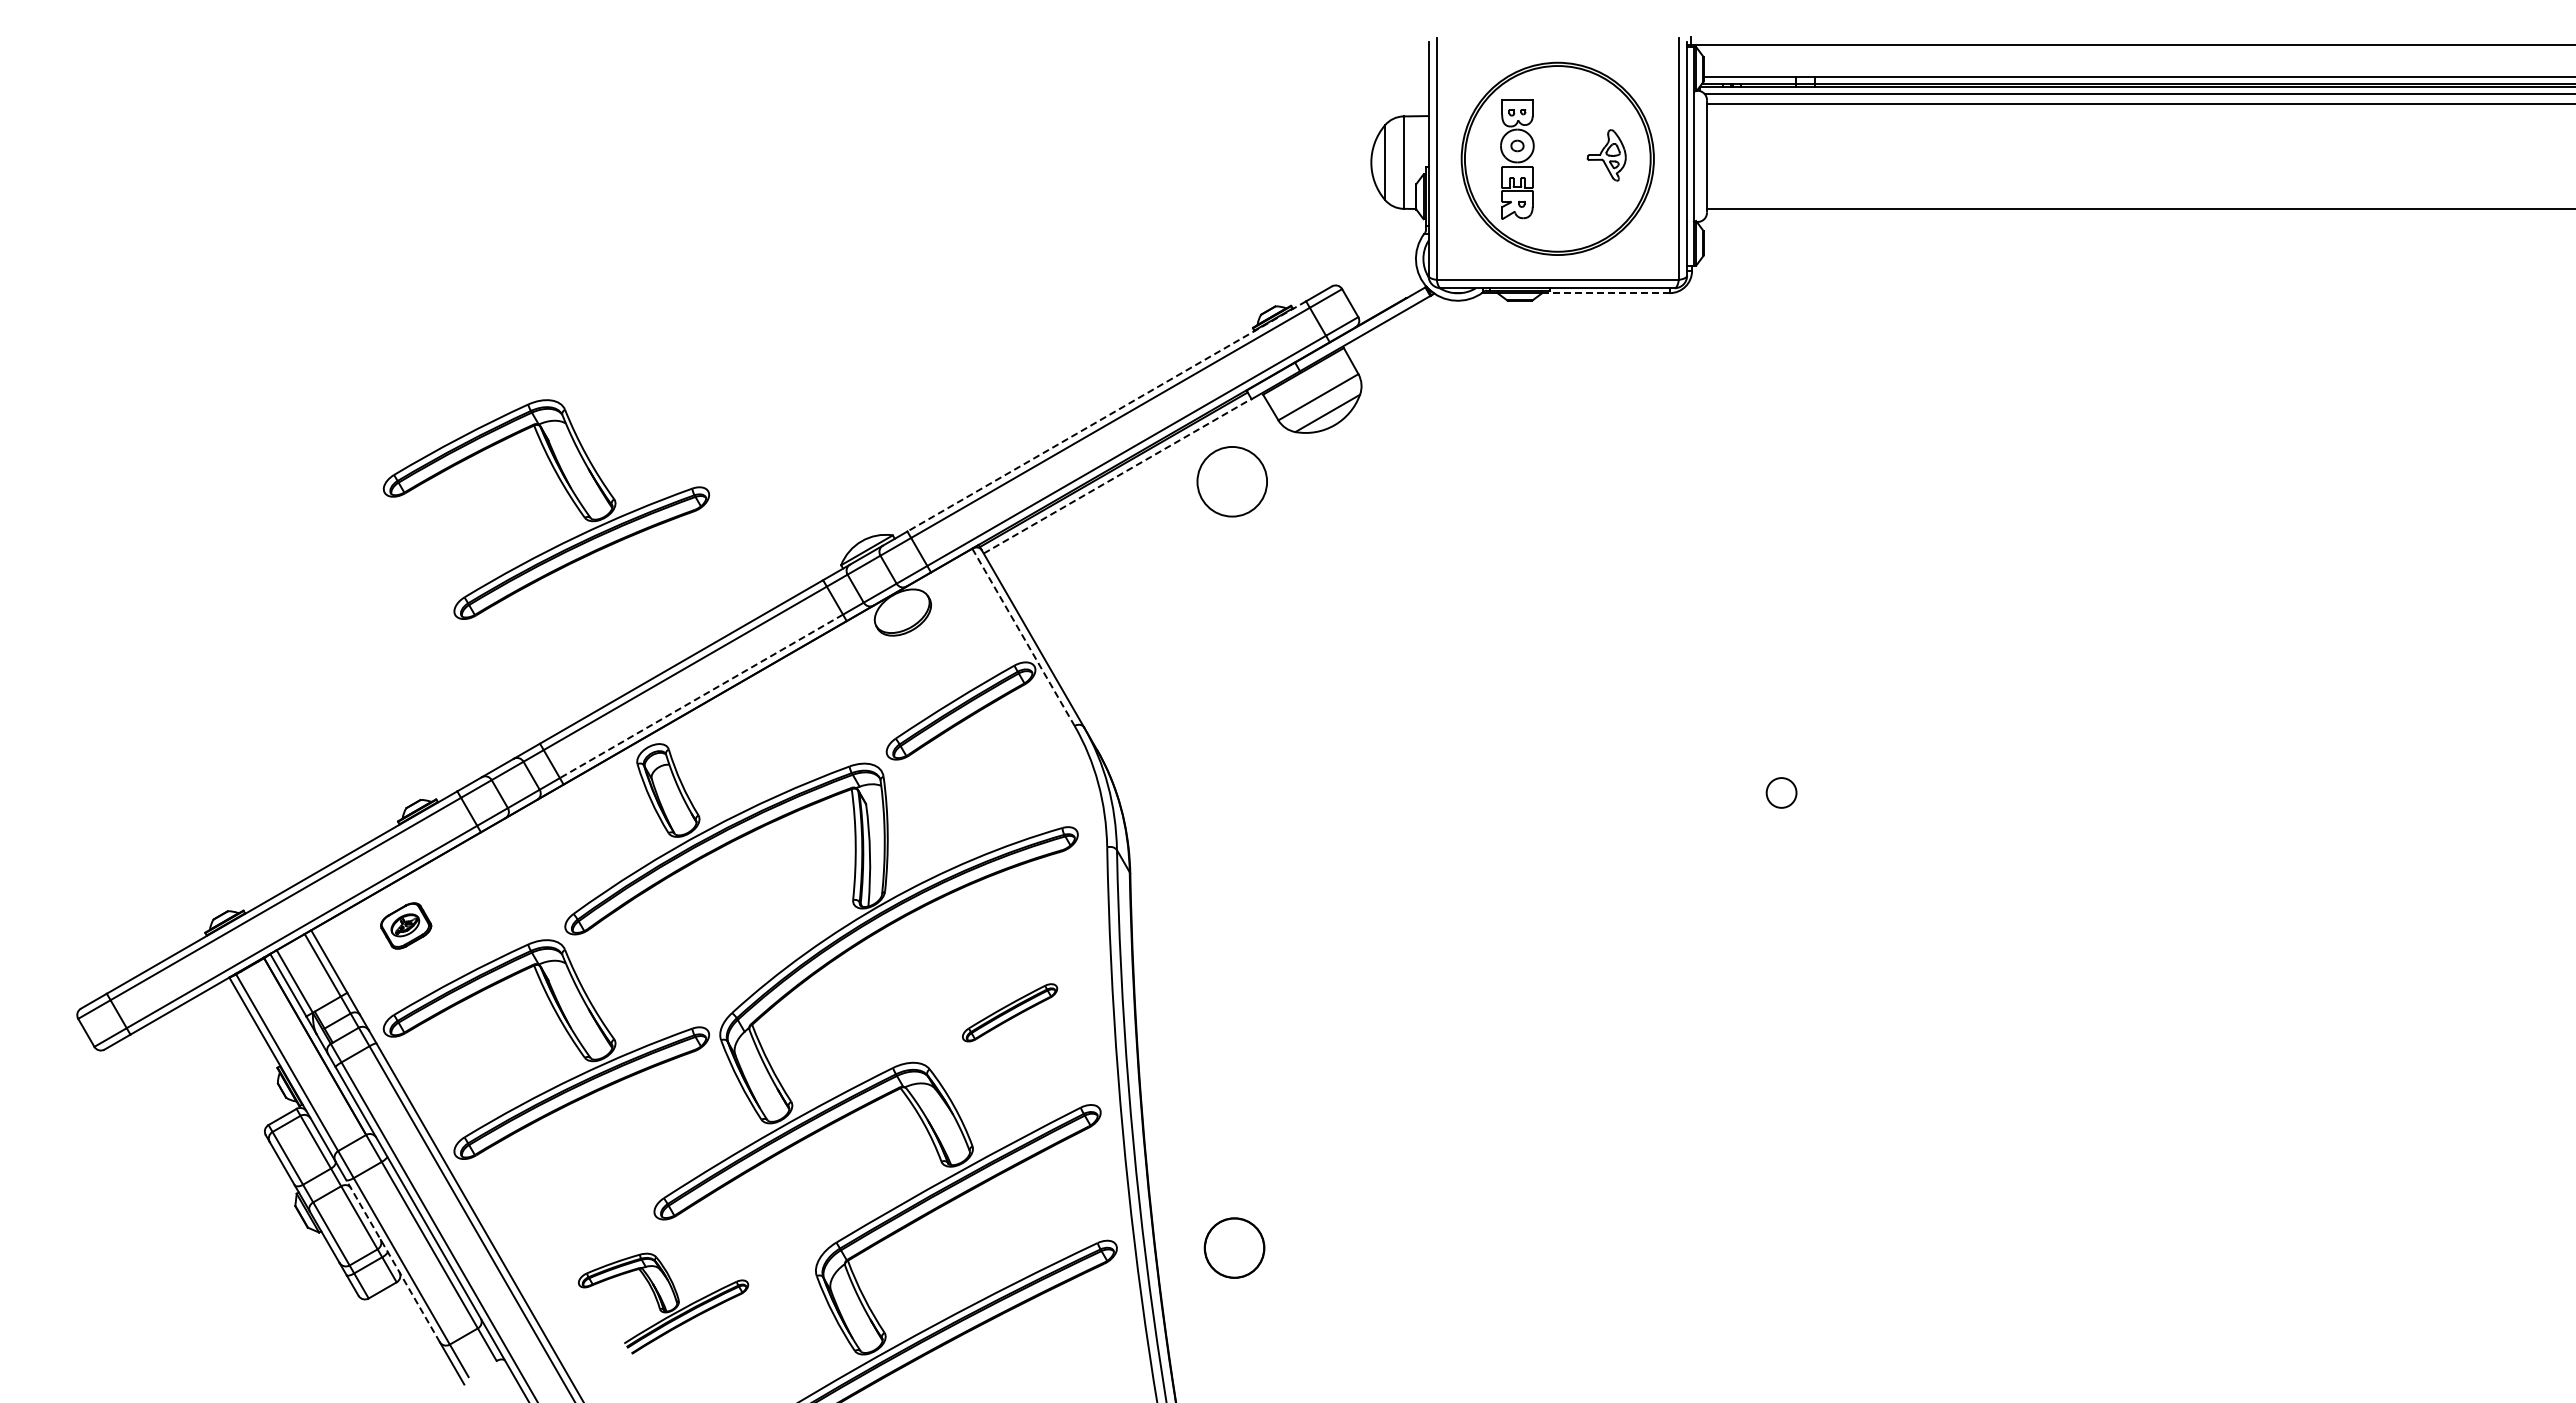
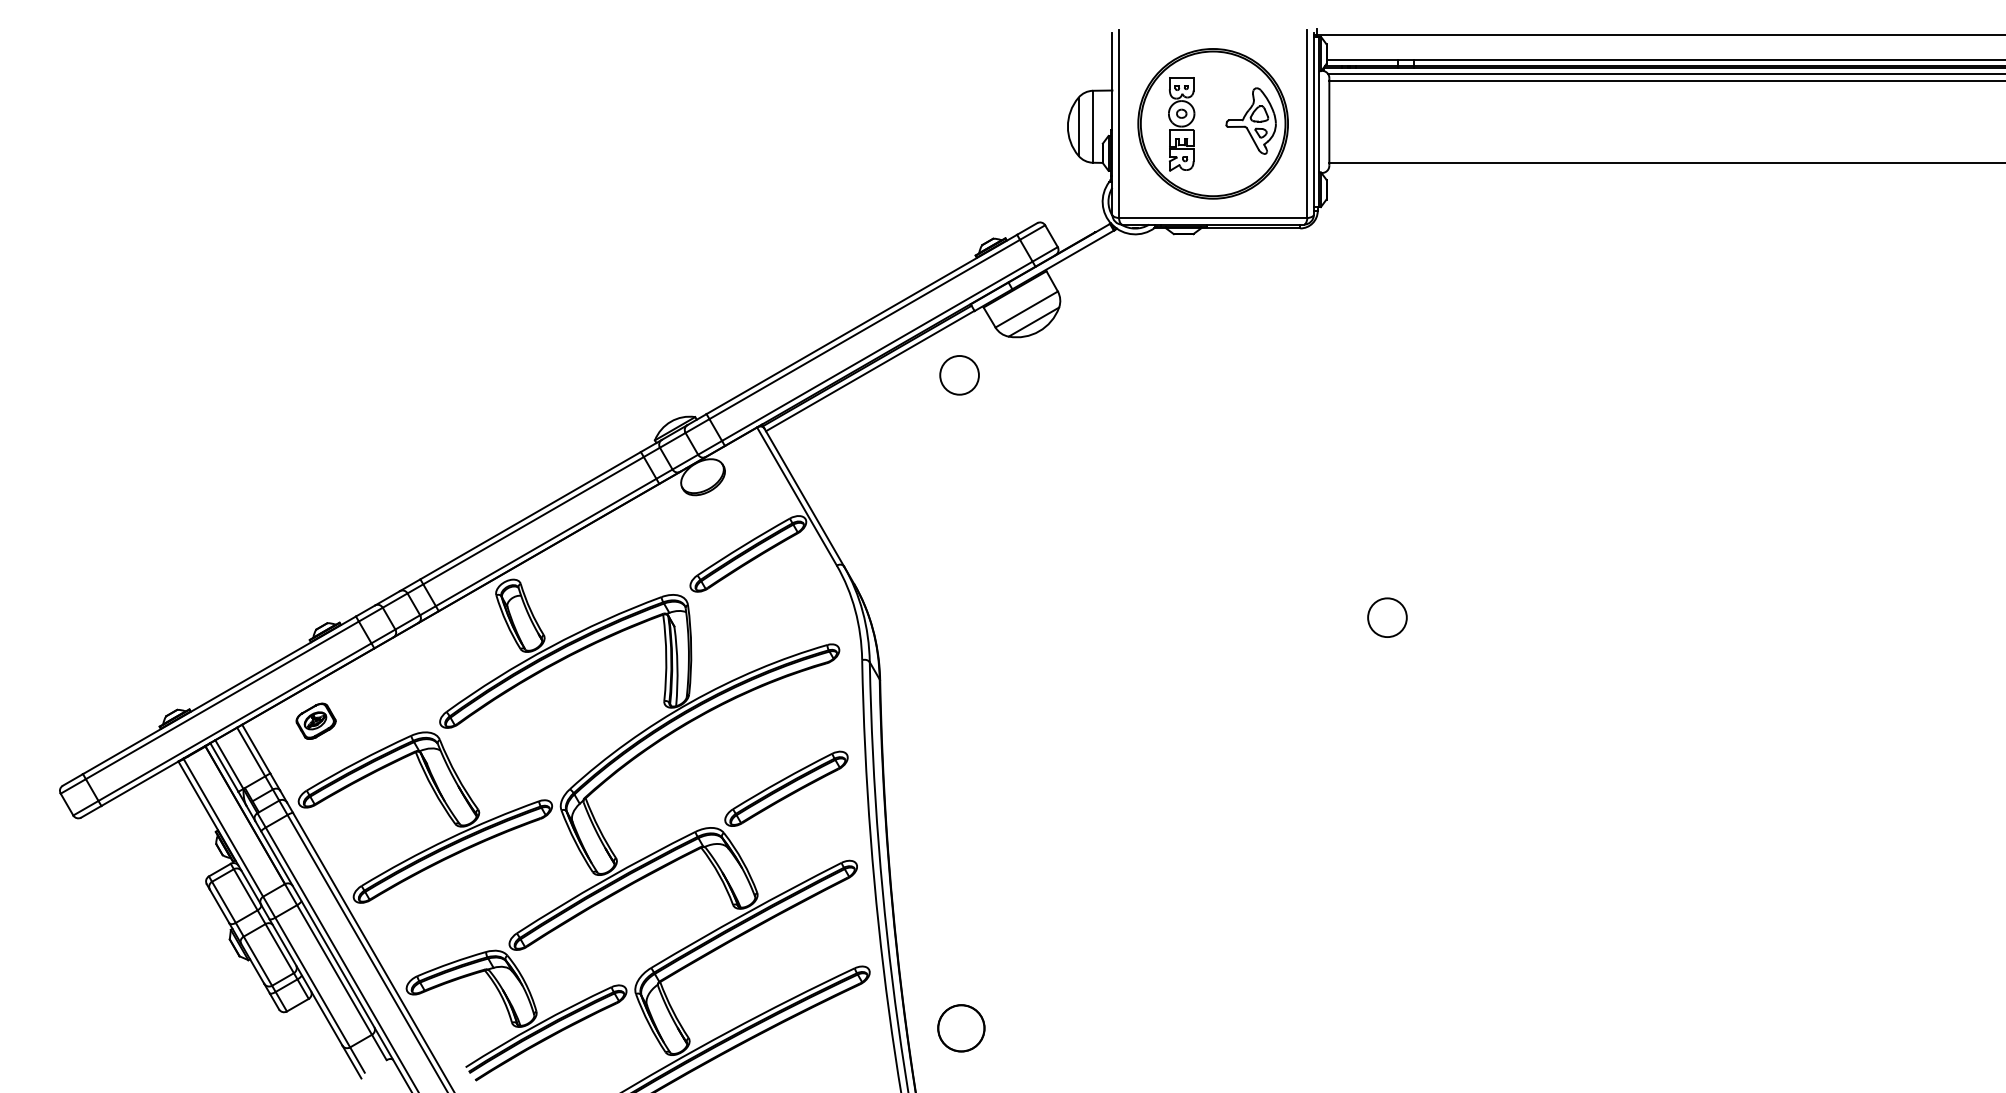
part: (1606, 155) -> (1251, 121), size x1.67
line: (1606, 293) -> (1251, 228), dashed -> solid
line: (1106, 416) -> (861, 324), dashed -> solid
line: (1117, 476) -> (870, 371), dashed -> solid
circle: (1232, 481) -> (959, 375), size x0.71
part: (568, 495) -> (442, 386), removed
line: (1023, 637) -> (796, 496), dashed -> solid
line: (701, 696) -> (546, 542), dashed -> solid
circle: (1781, 792) -> (1387, 617), size x1.67
part: (1009, 1012) -> (786, 788), size x1.67
part: (1234, 1247) -> (961, 1027), moved
line: (393, 1261) -> (306, 982), dashed -> solid
part: (663, 1303) -> (516, 1015), size x1.67

